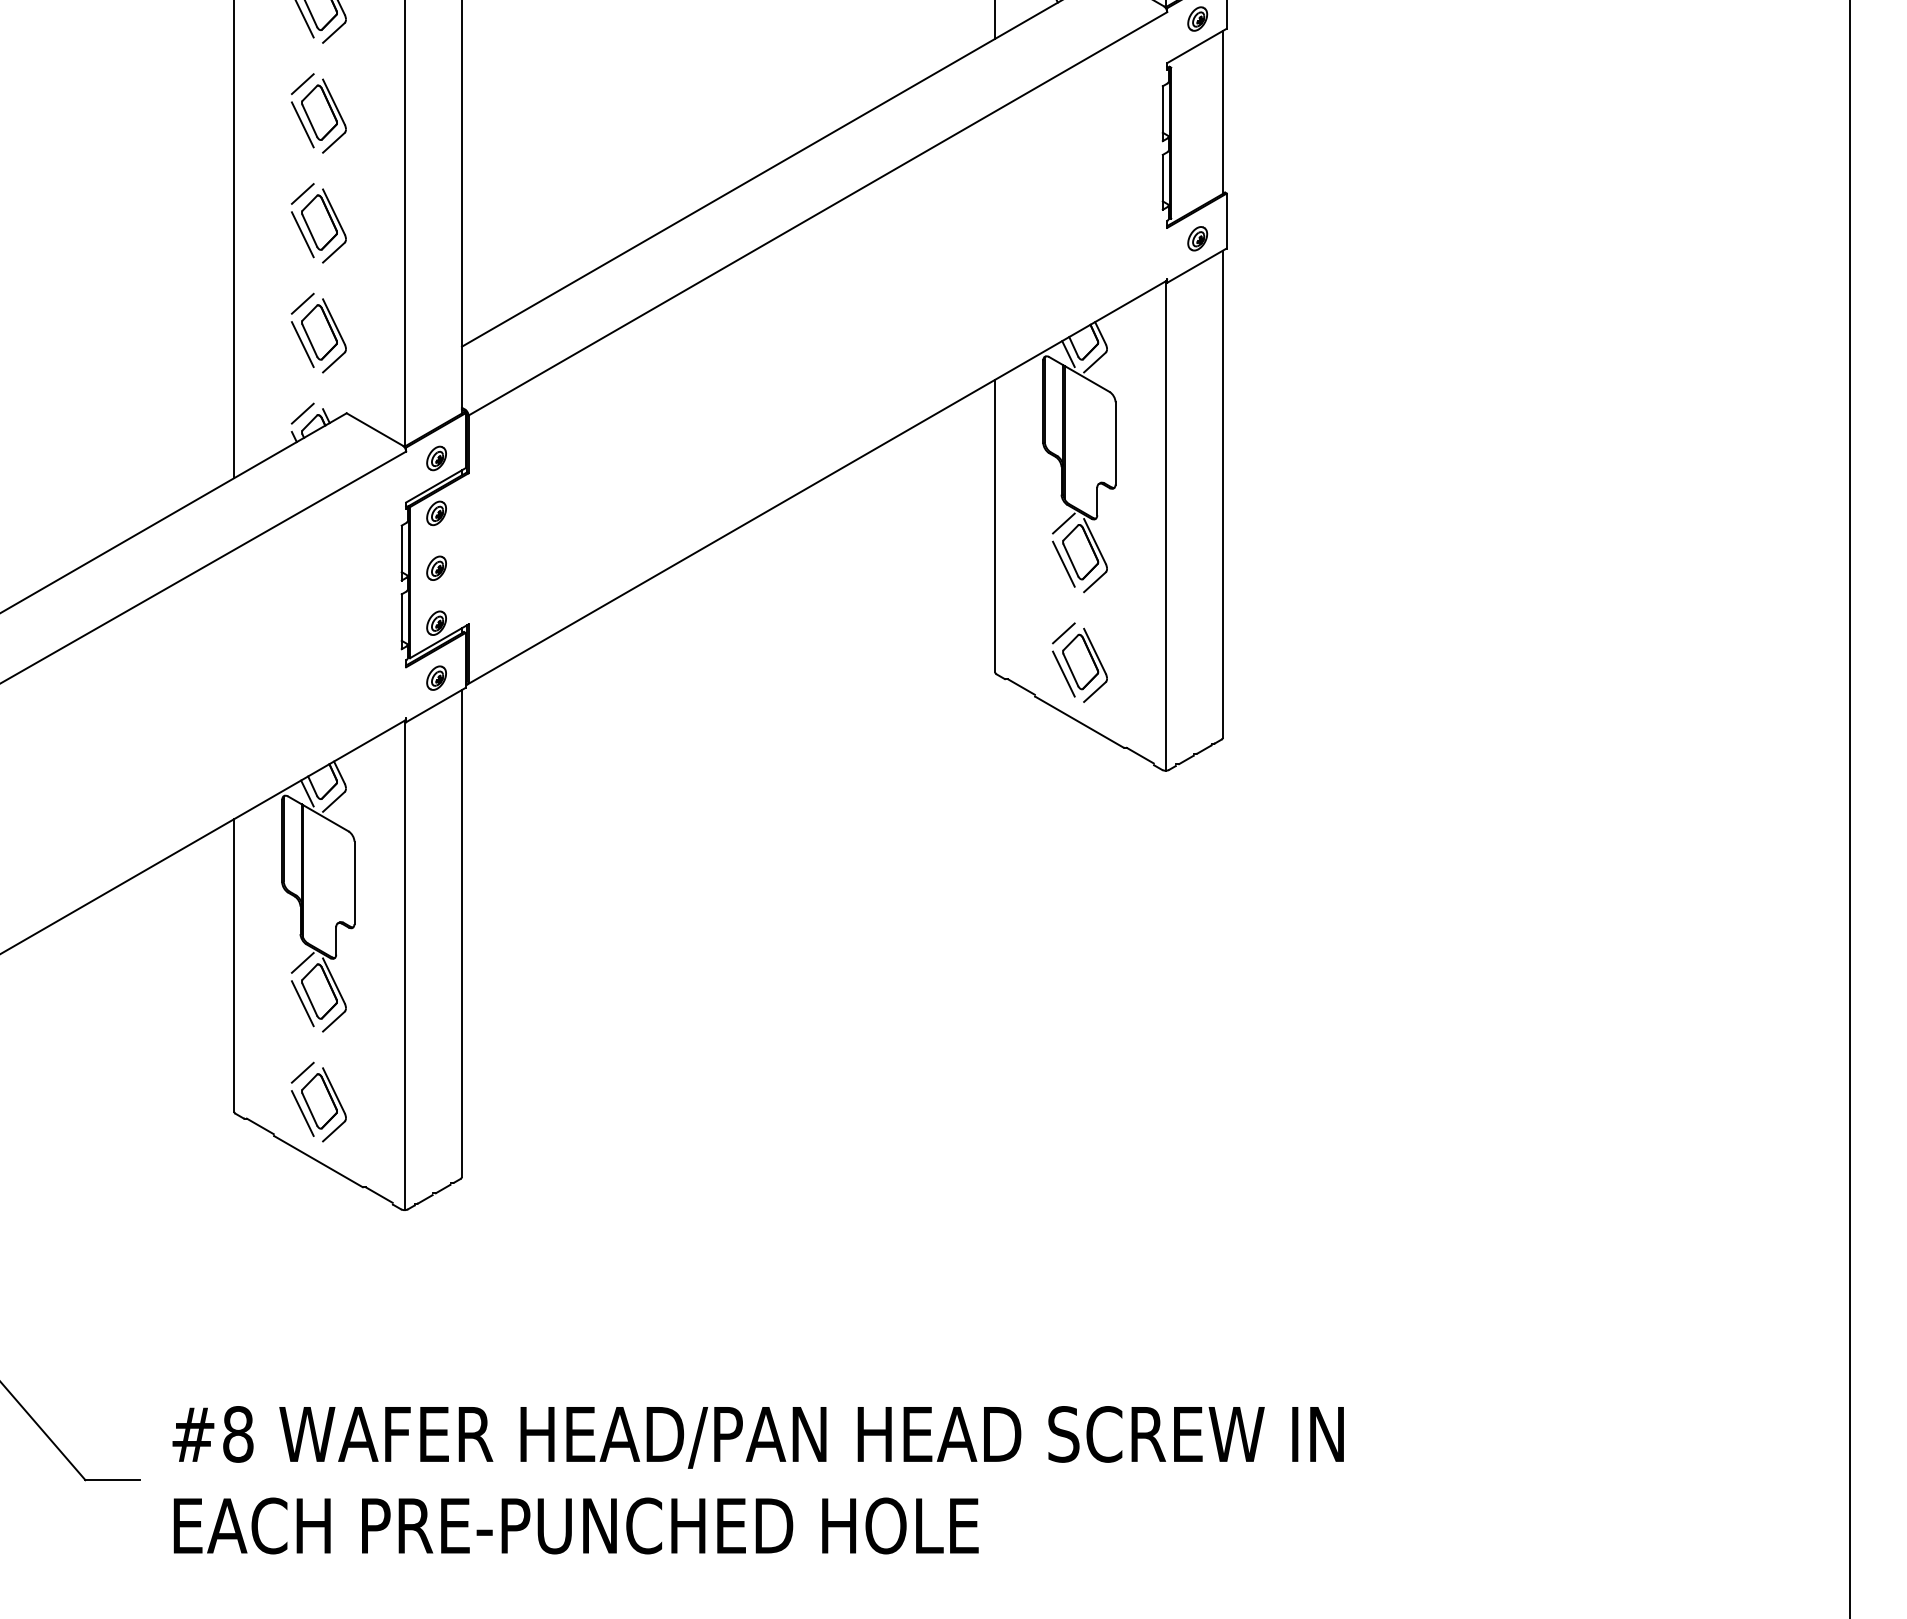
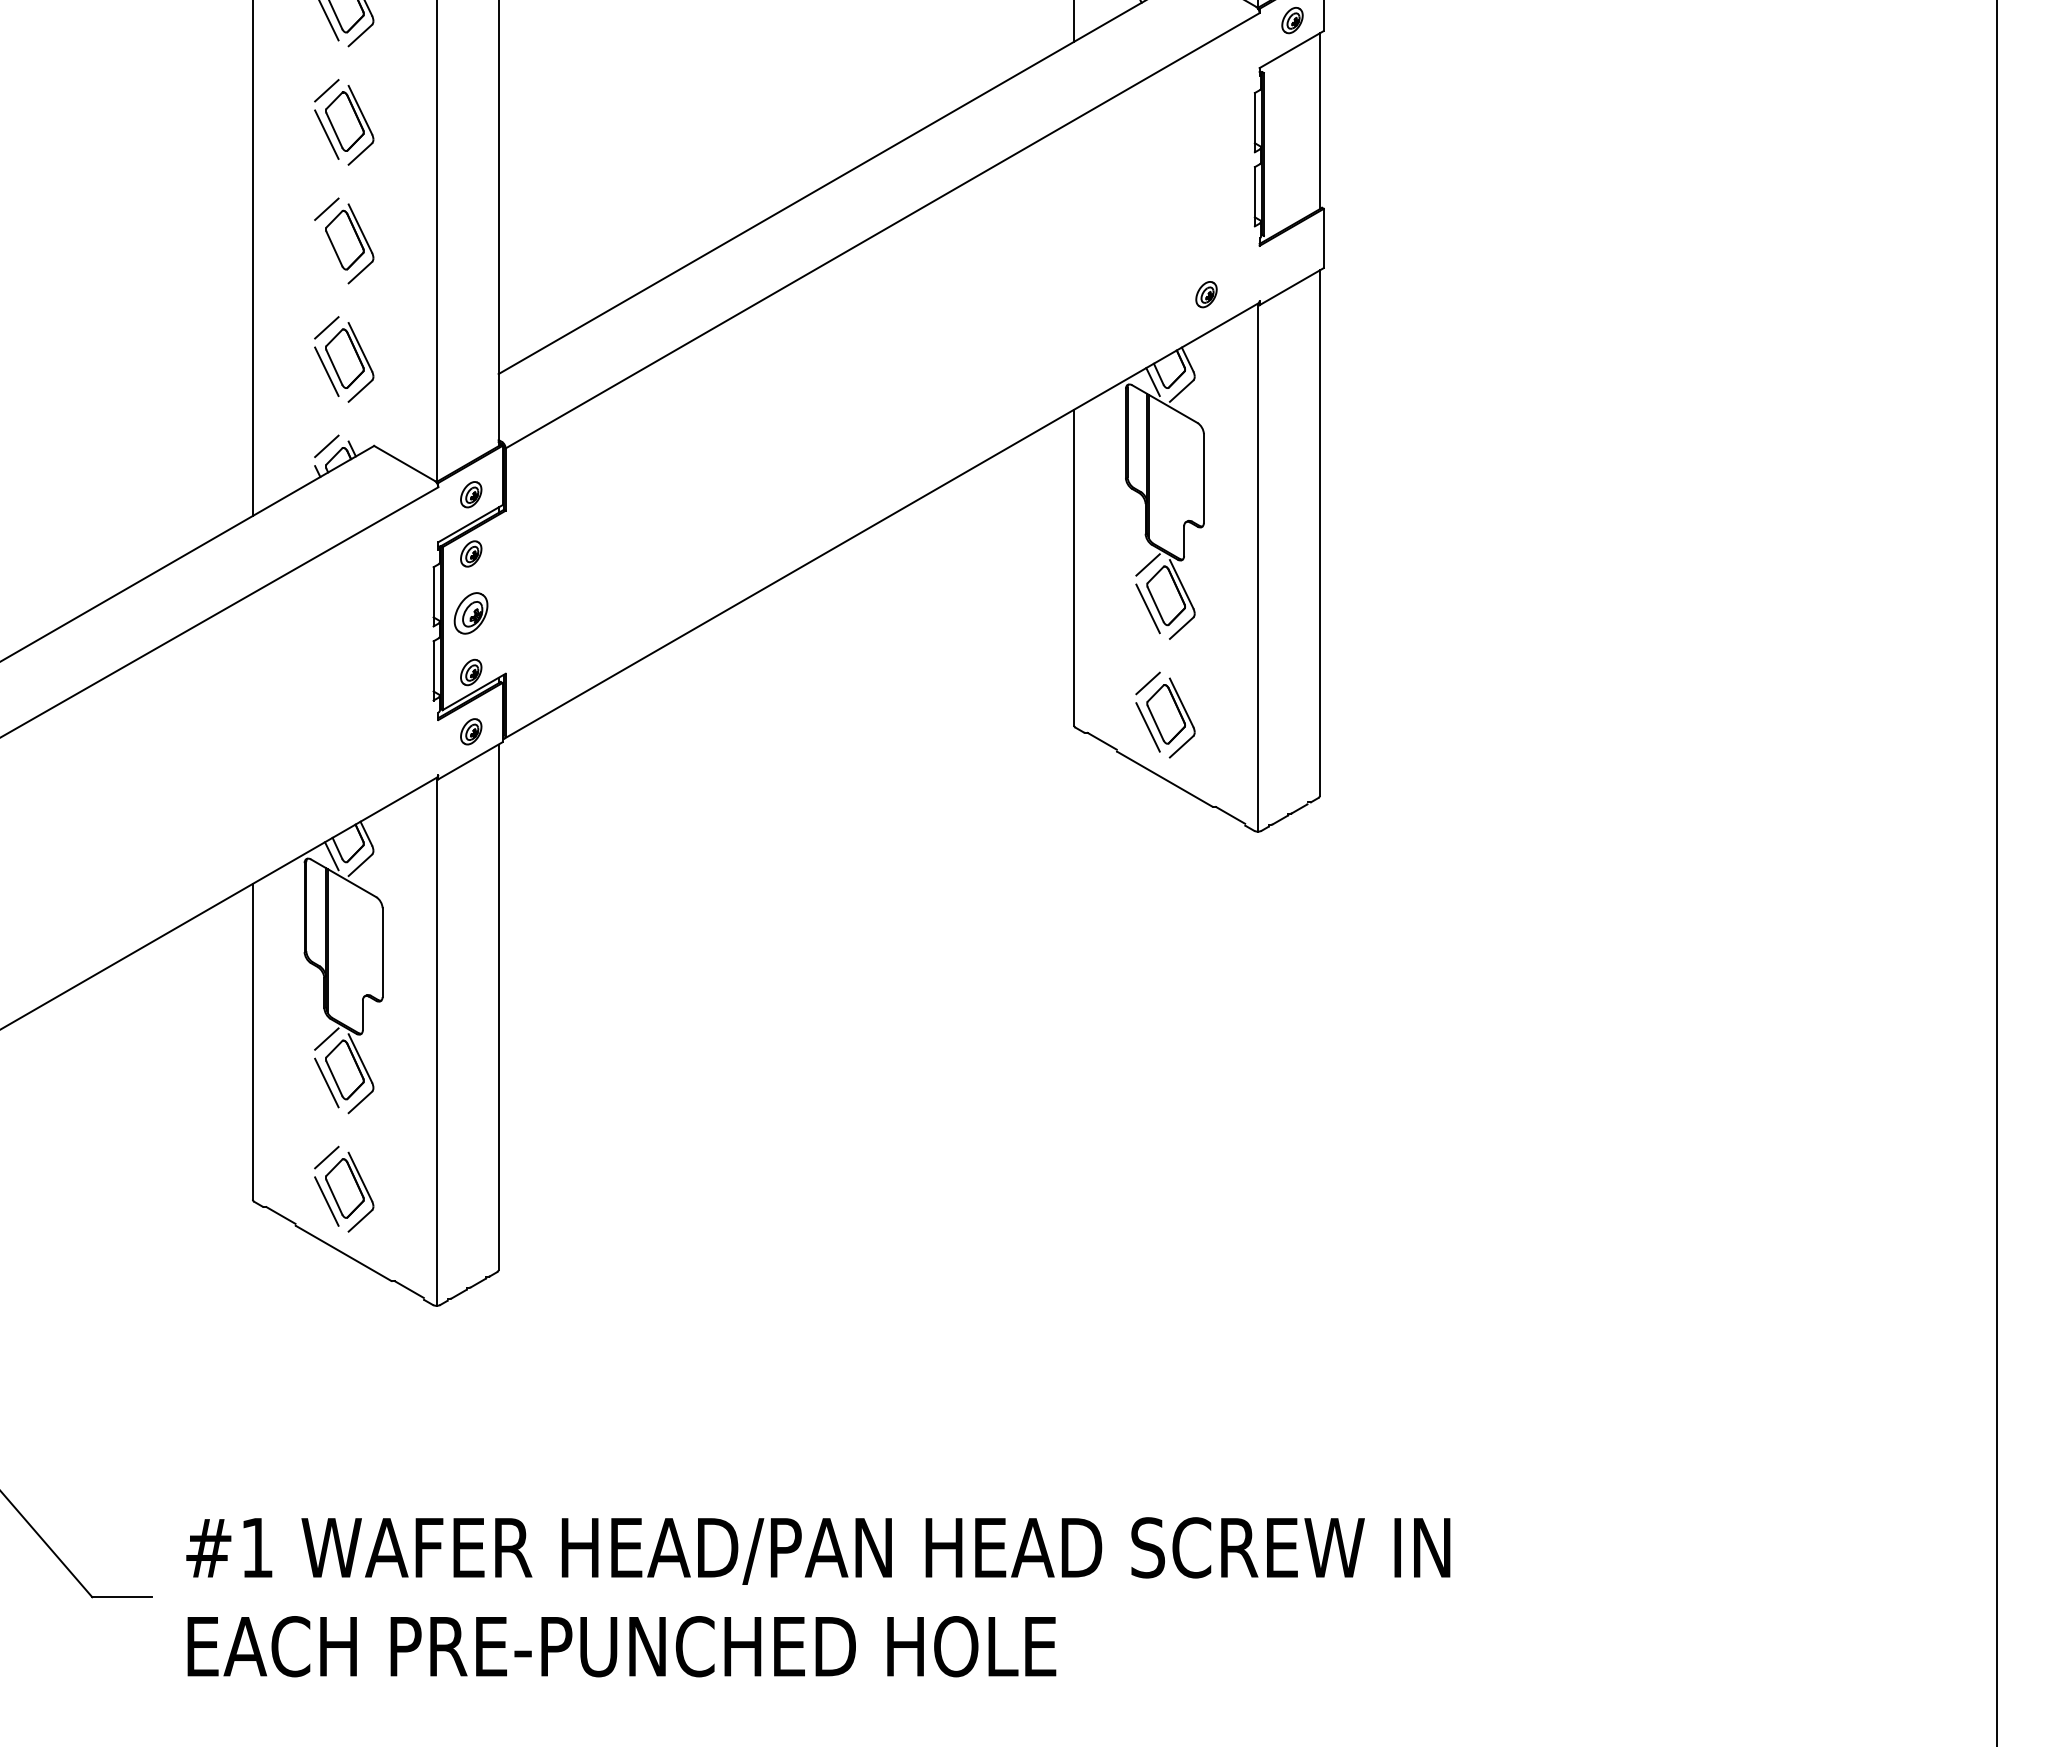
line: (302, 234) -> (326, 253), removed
part: (1197, 238) -> (1206, 294), moved
part: (436, 567) -> (471, 612), size x1.6
text: (237, 1434) -> (256, 1547), #8 -> #1

